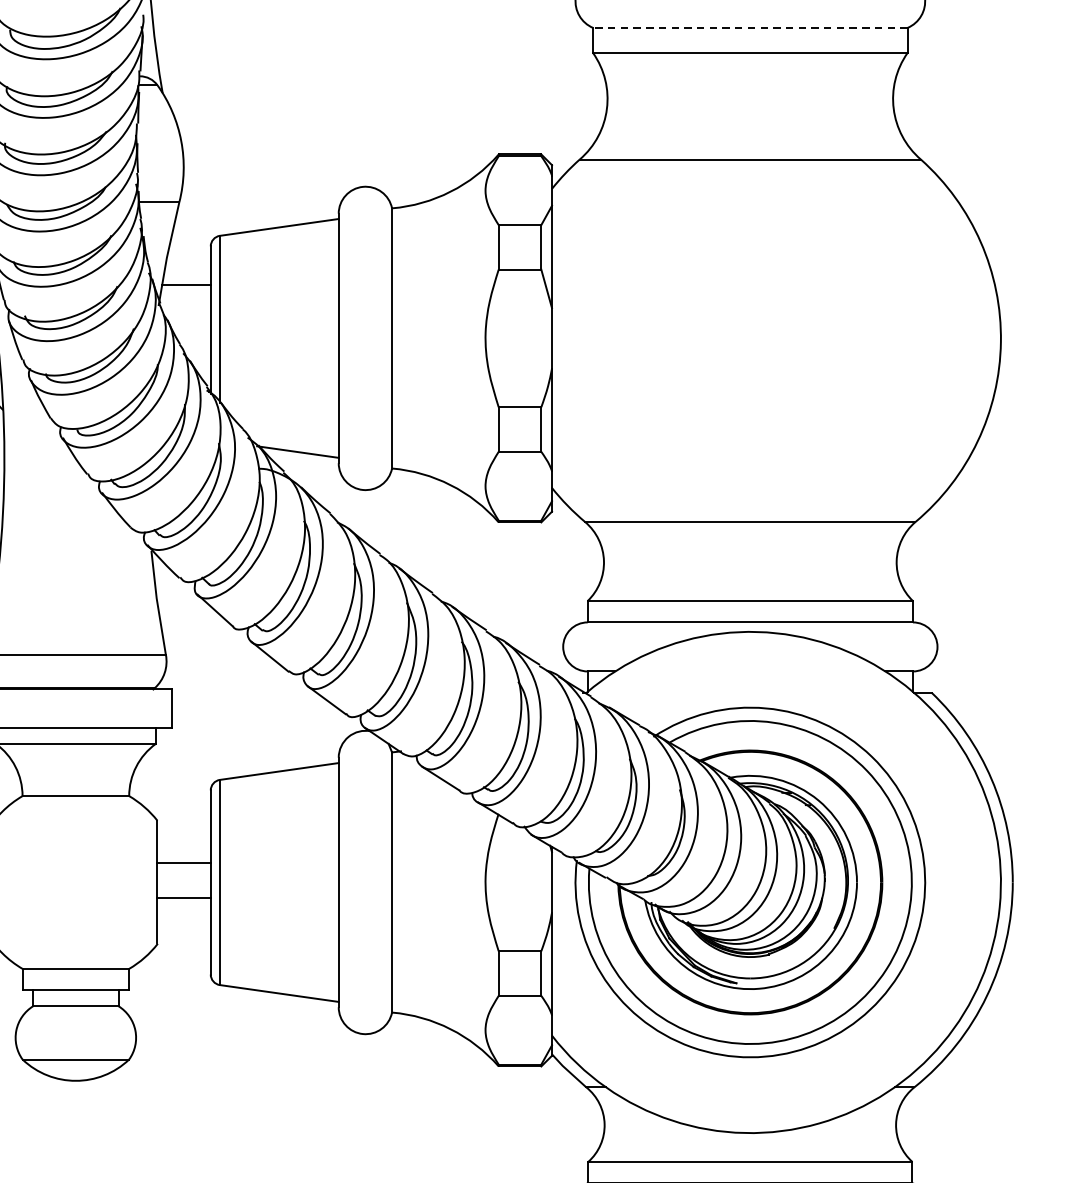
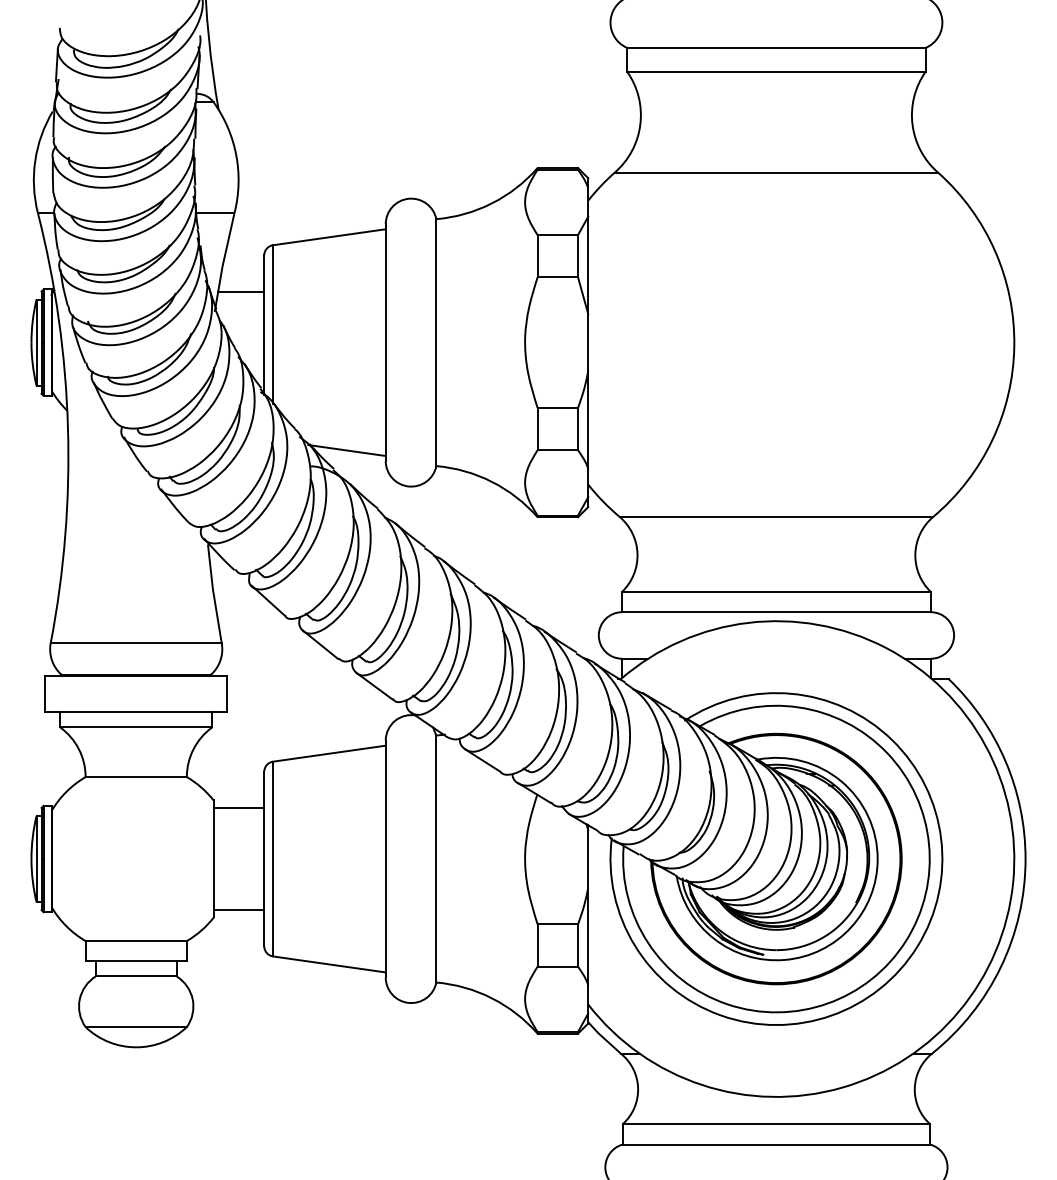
line: (749, 27) -> (775, 47), dashed -> solid
line: (183, 862) -> (238, 808), moved
line: (183, 897) -> (238, 909), moved

